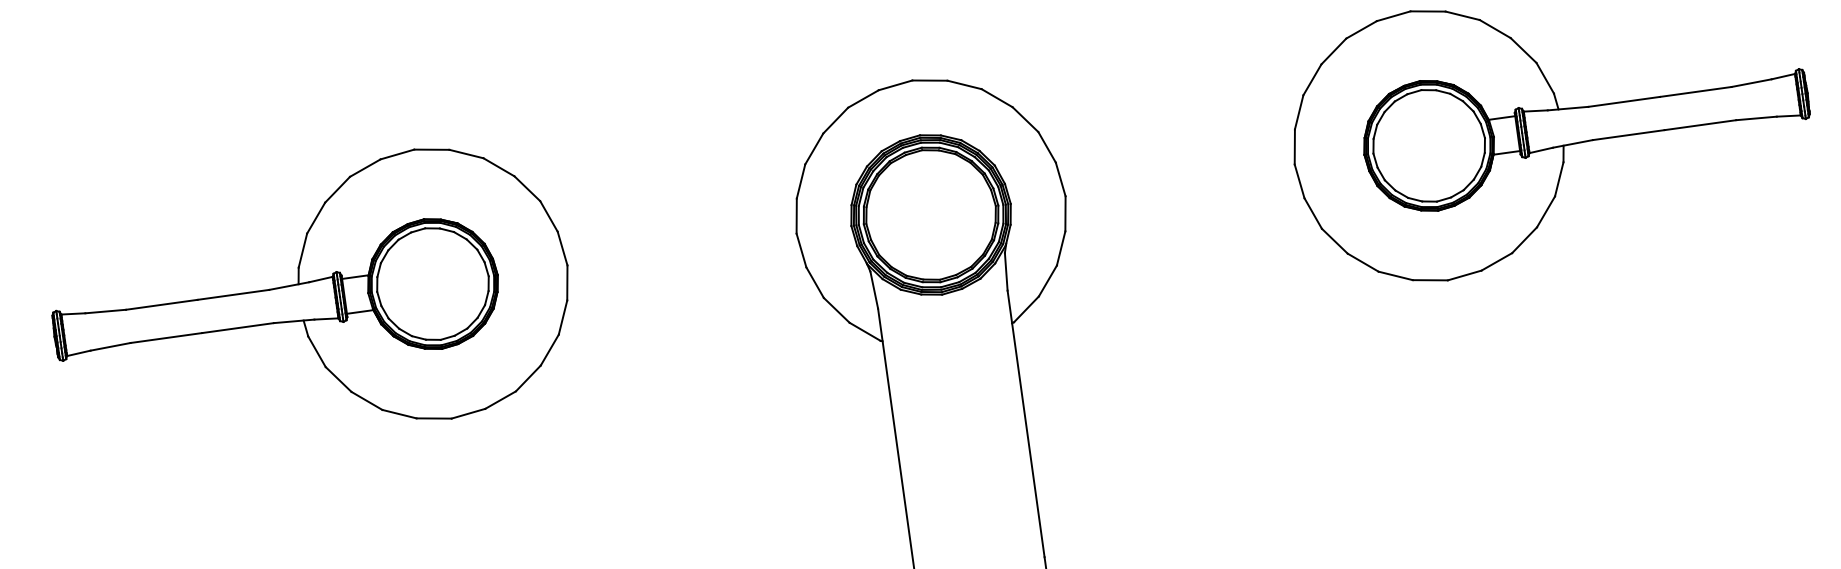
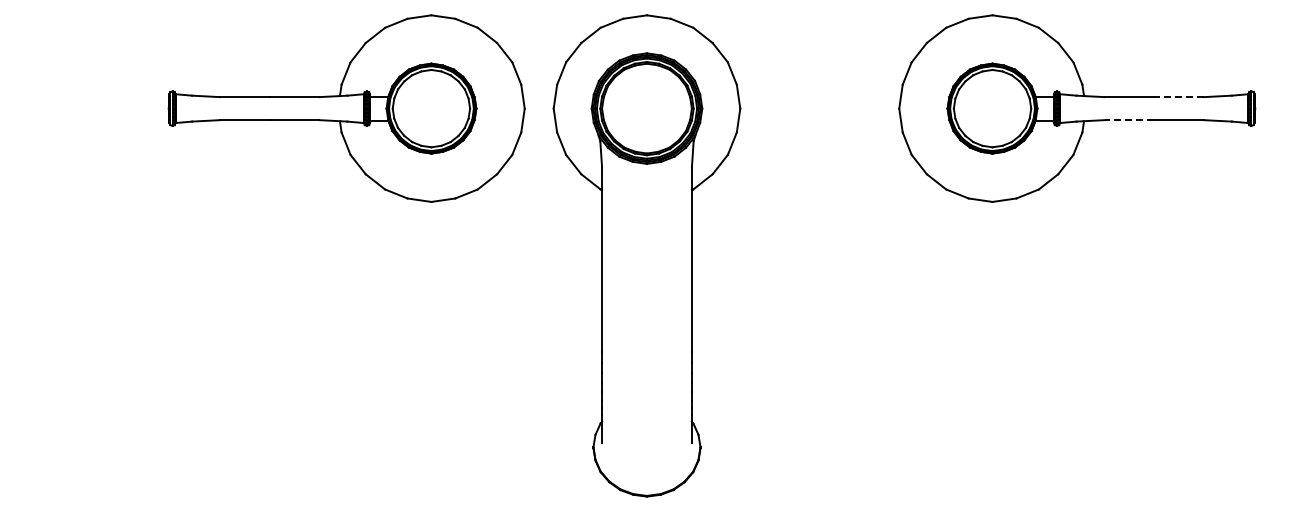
line: (1696, 92) -> (1179, 97), solid -> dashed
line: (1628, 135) -> (1129, 120), solid -> dashed
part: (310, 300) -> (346, 108), moved

